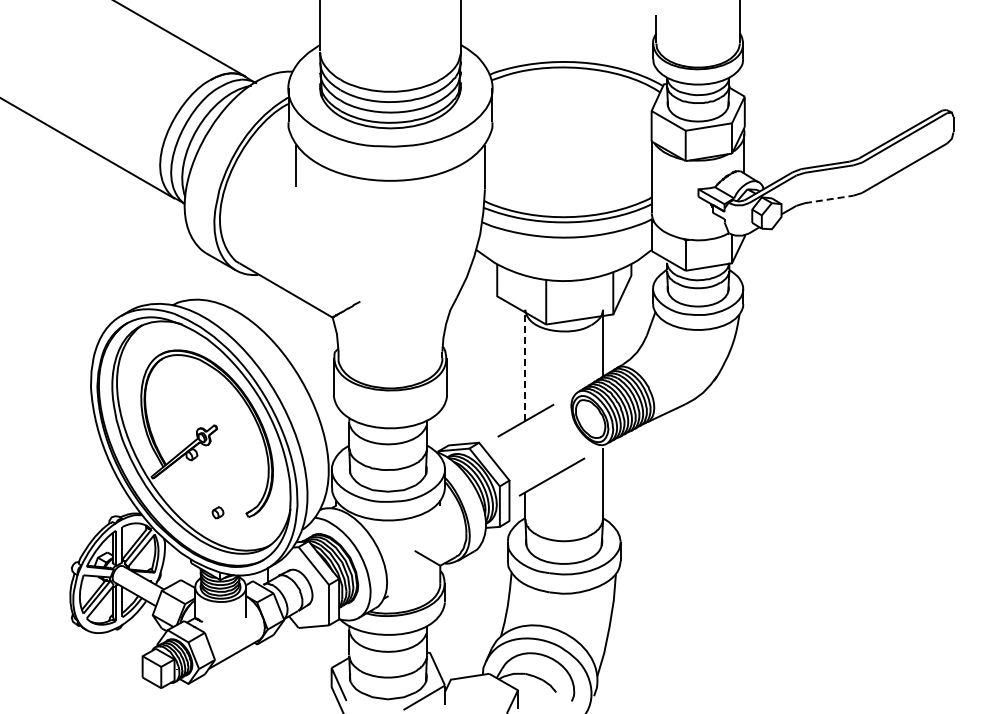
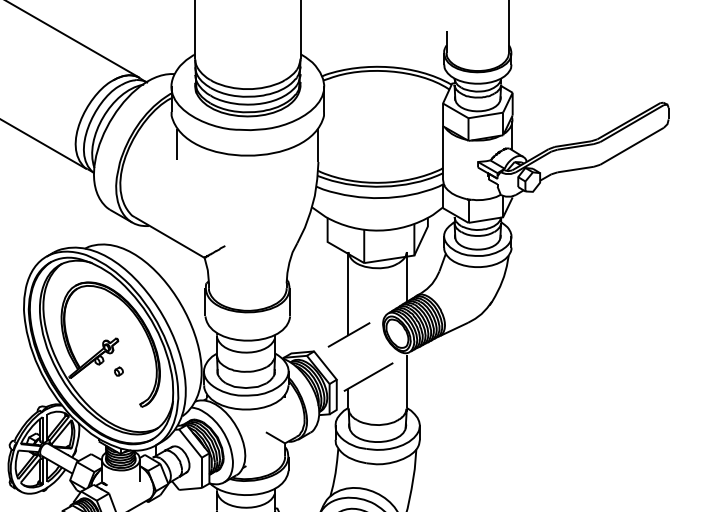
line: (829, 199) -> (575, 169), dashed -> solid
line: (524, 365) -> (348, 293), dashed -> solid
part: (217, 512) -> (118, 371), moved

